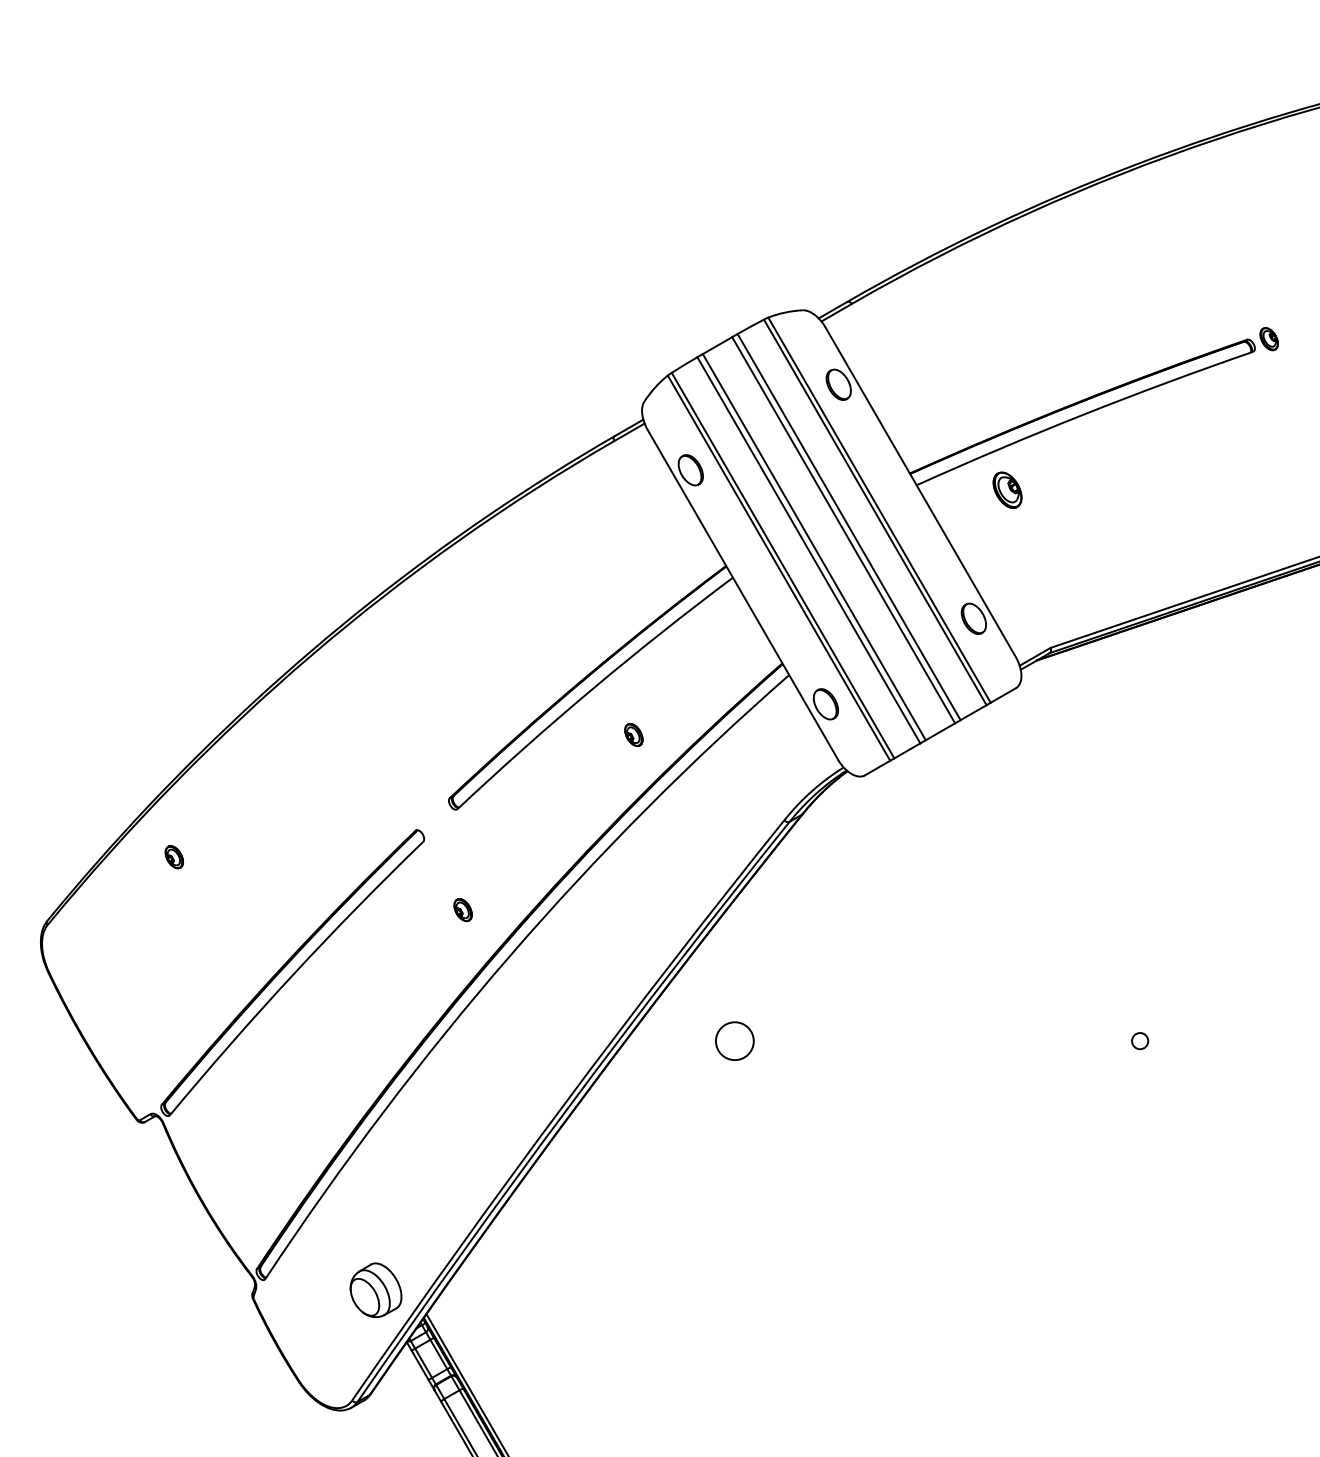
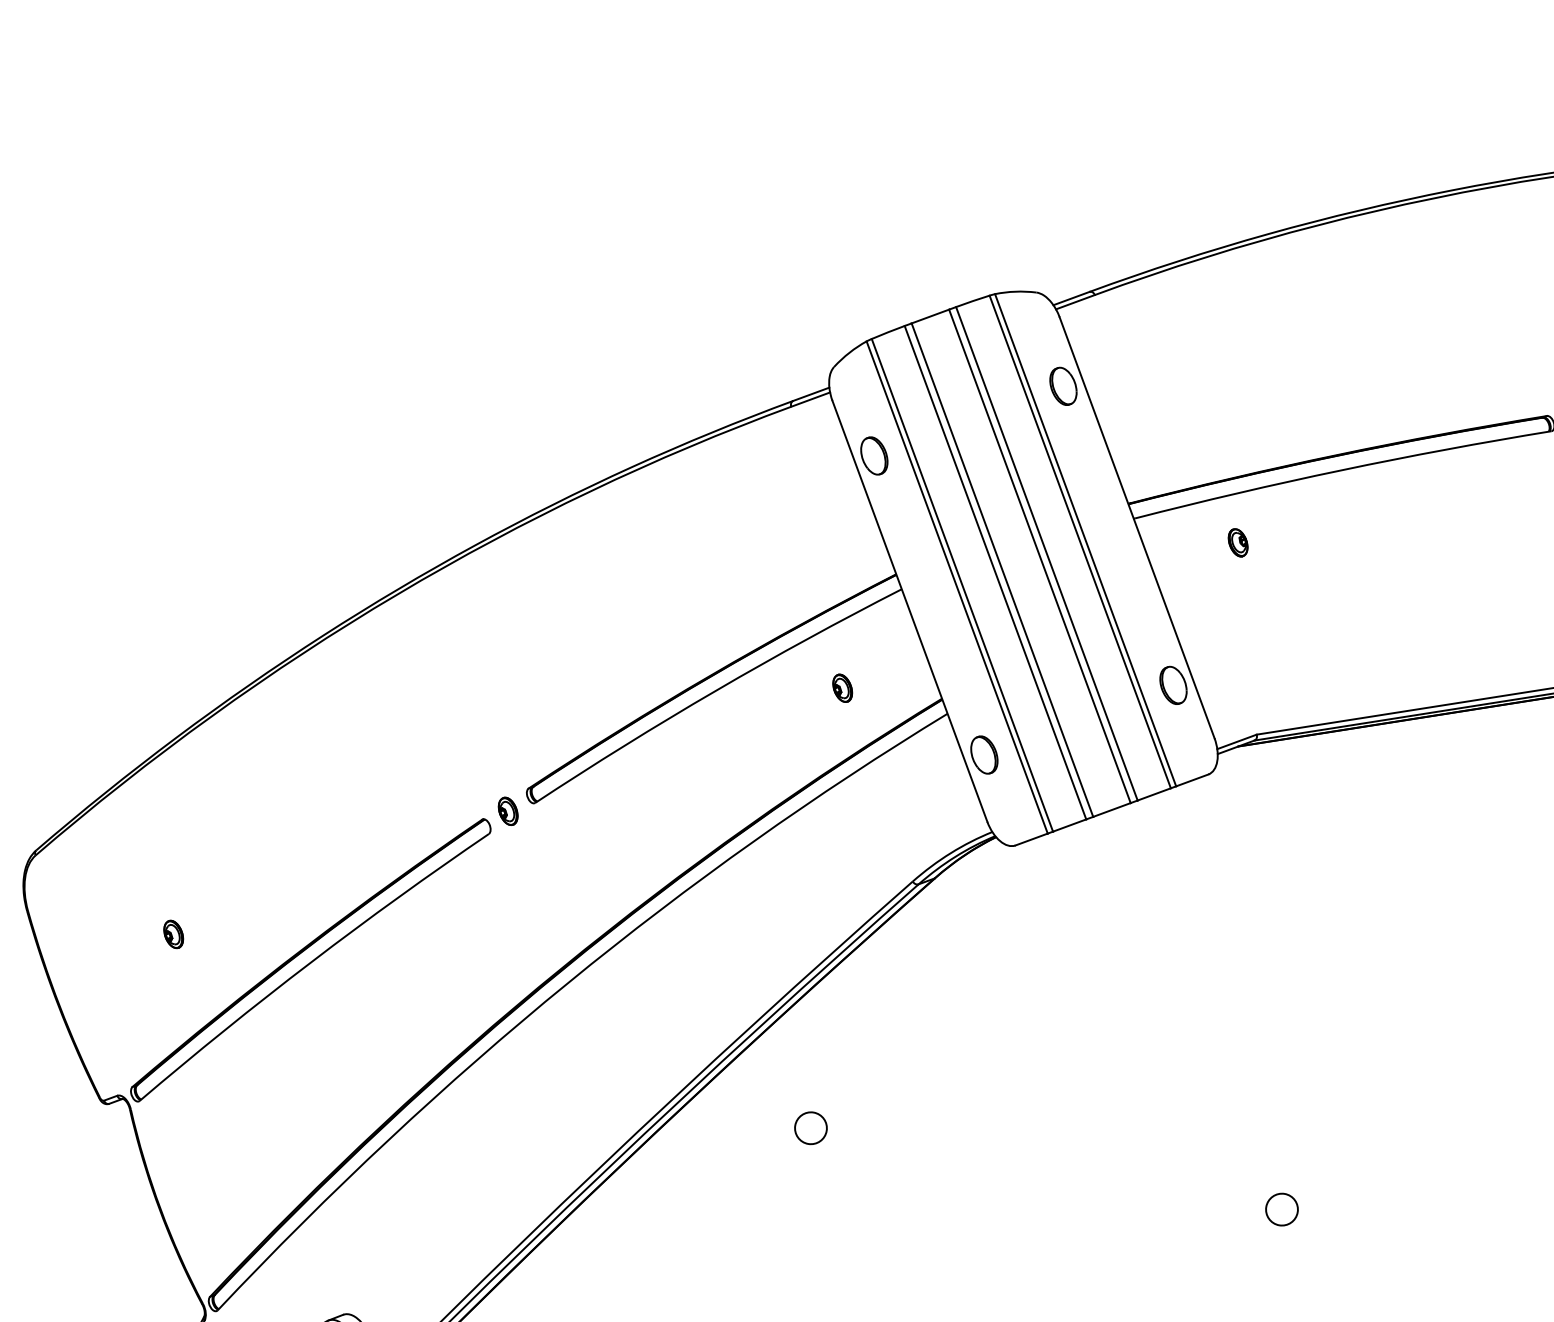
part: (1006, 490) -> (1237, 542), size x0.62
part: (633, 734) -> (842, 687), moved
part: (173, 857) -> (172, 934), moved
part: (462, 910) -> (507, 811), moved
circle: (734, 1040) -> (810, 1127), size x0.71
circle: (1139, 1040) -> (1281, 1208), size x1.67

